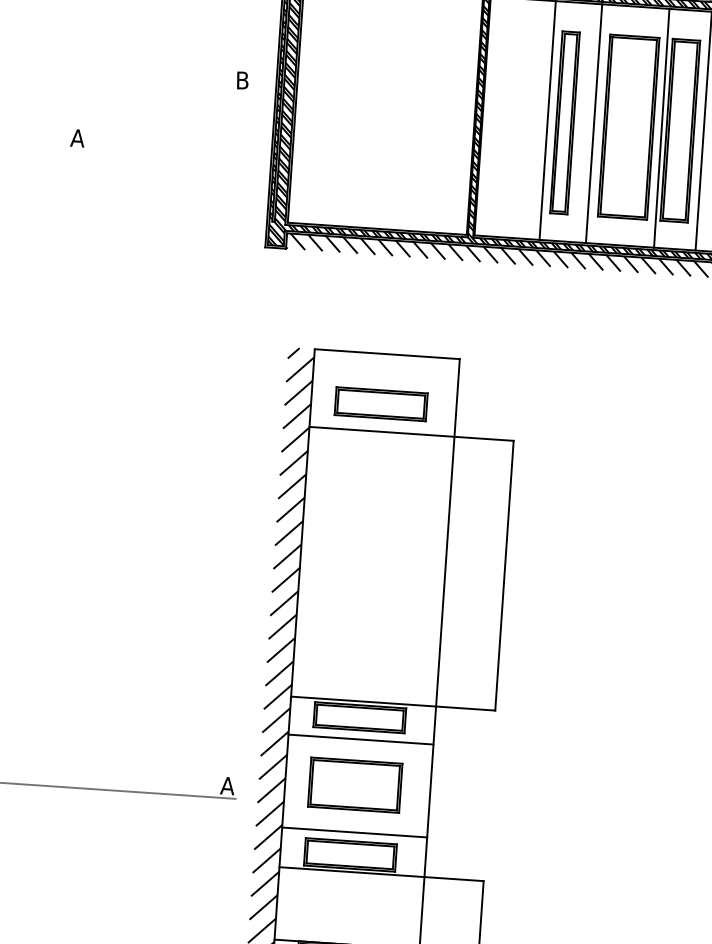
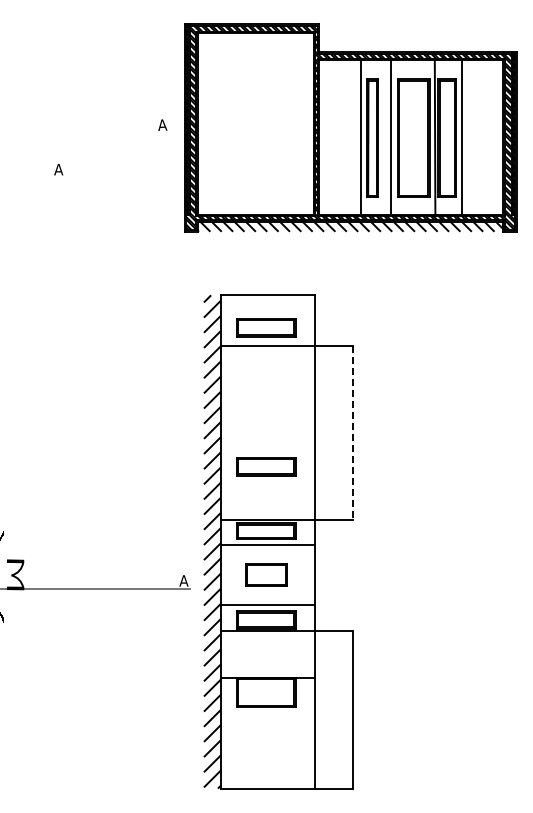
text: (242, 81) -> (162, 125), B -> A
line: (504, 576) -> (353, 433), solid -> dashed
part: (367, 618) -> (266, 466), added
part: (355, 784) -> (266, 574), size x0.7

